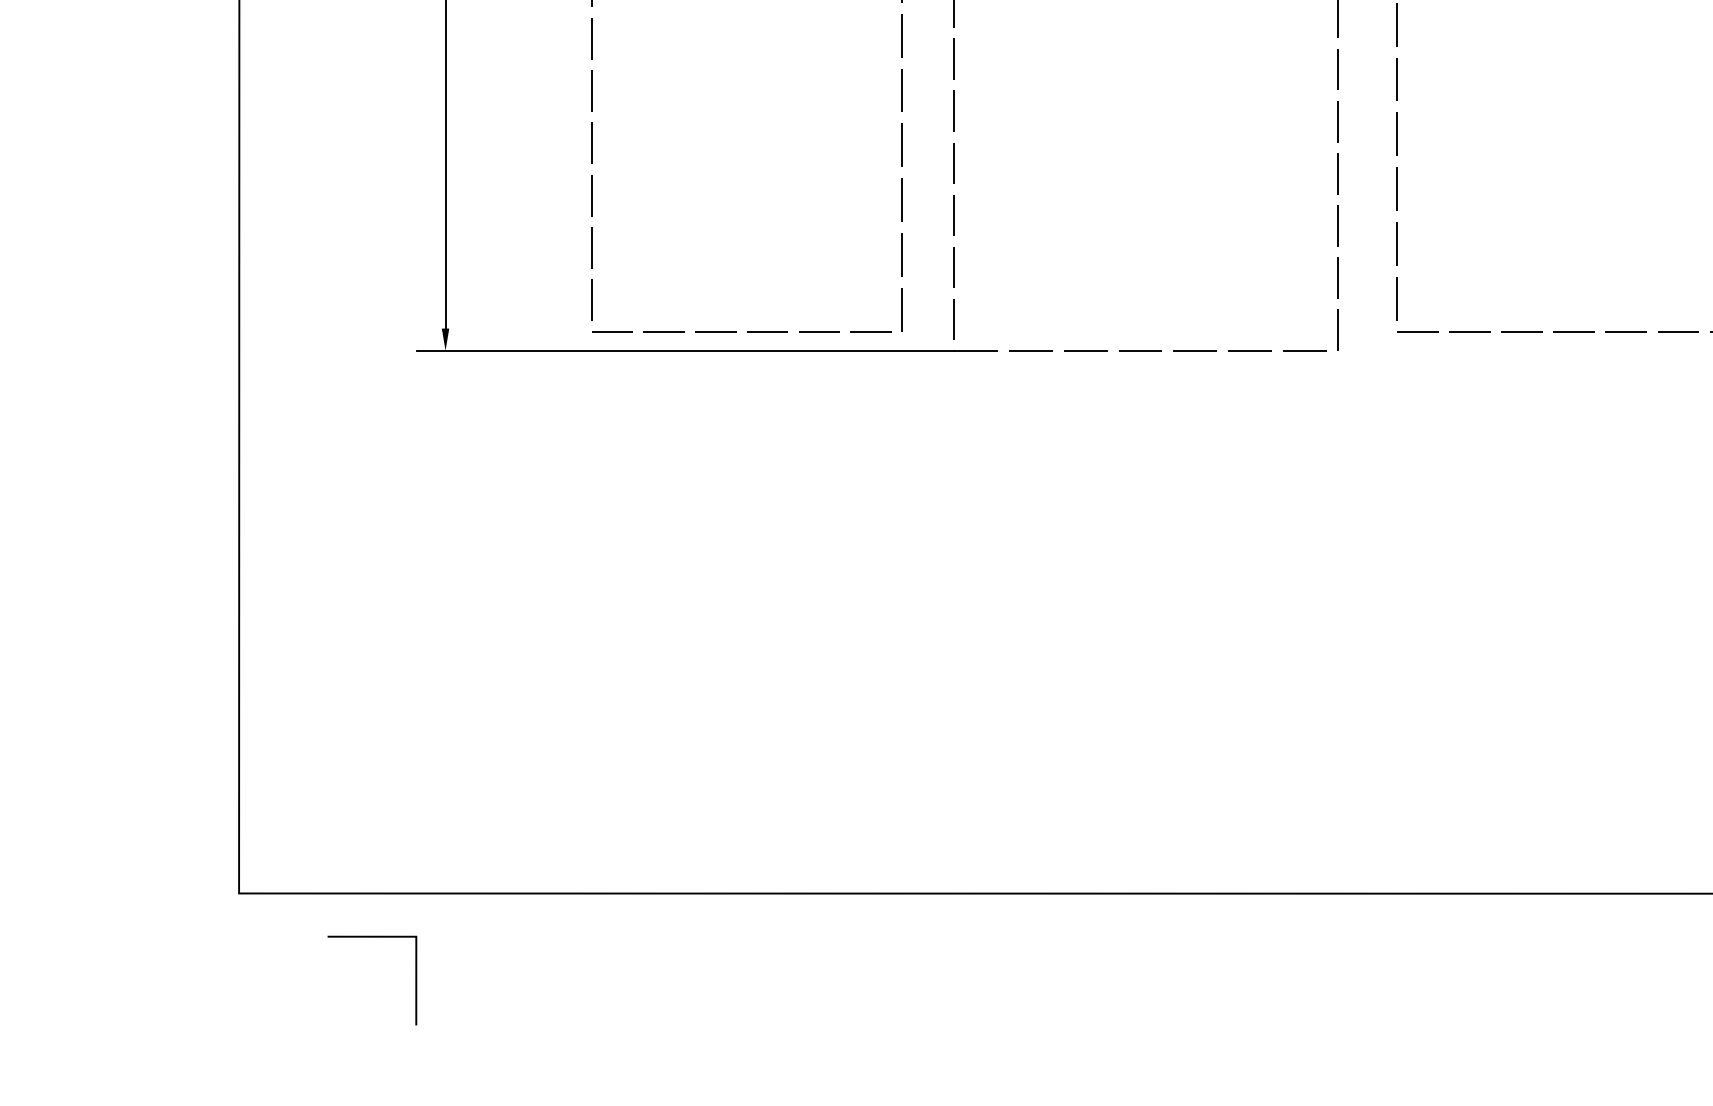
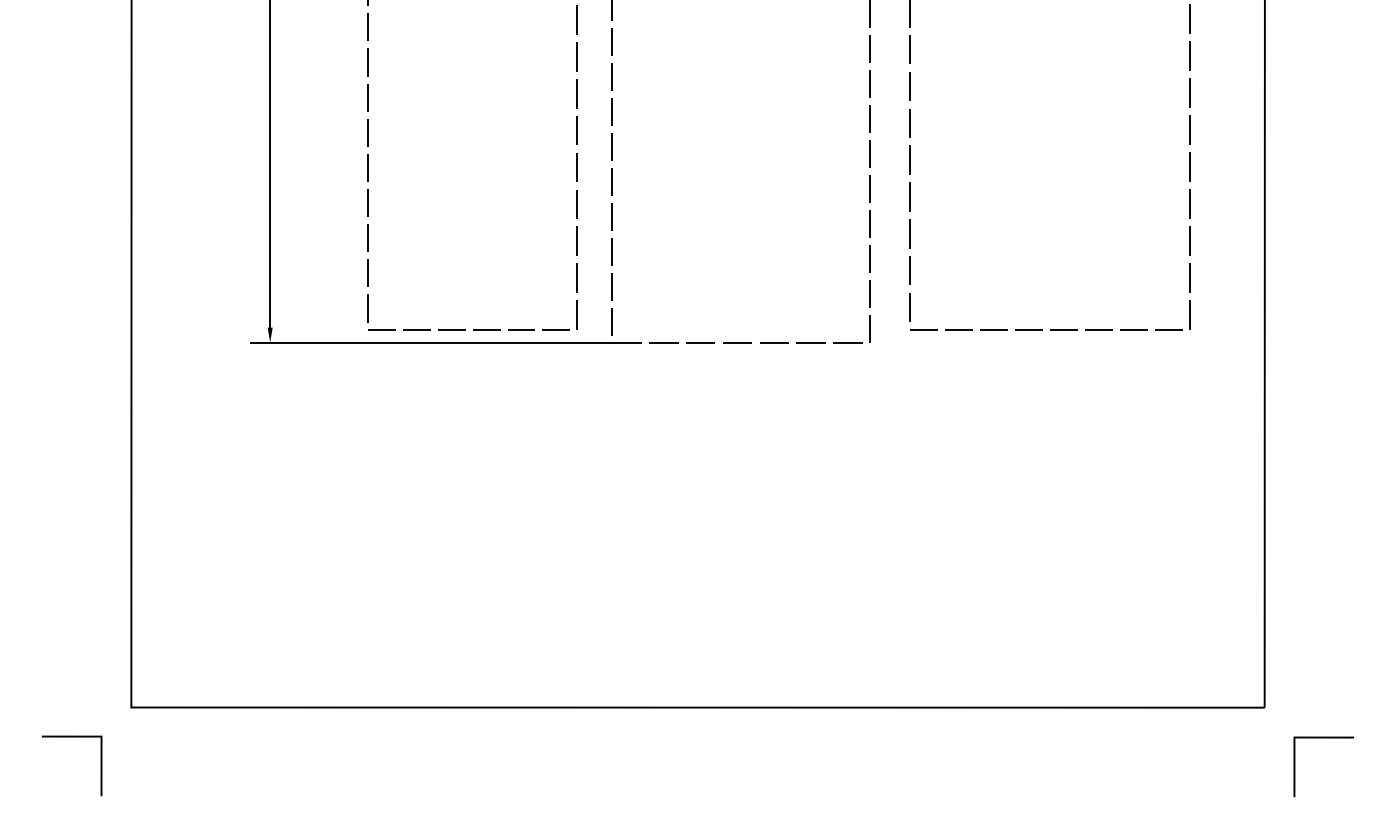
line: (371, 938) -> (71, 737), moved

